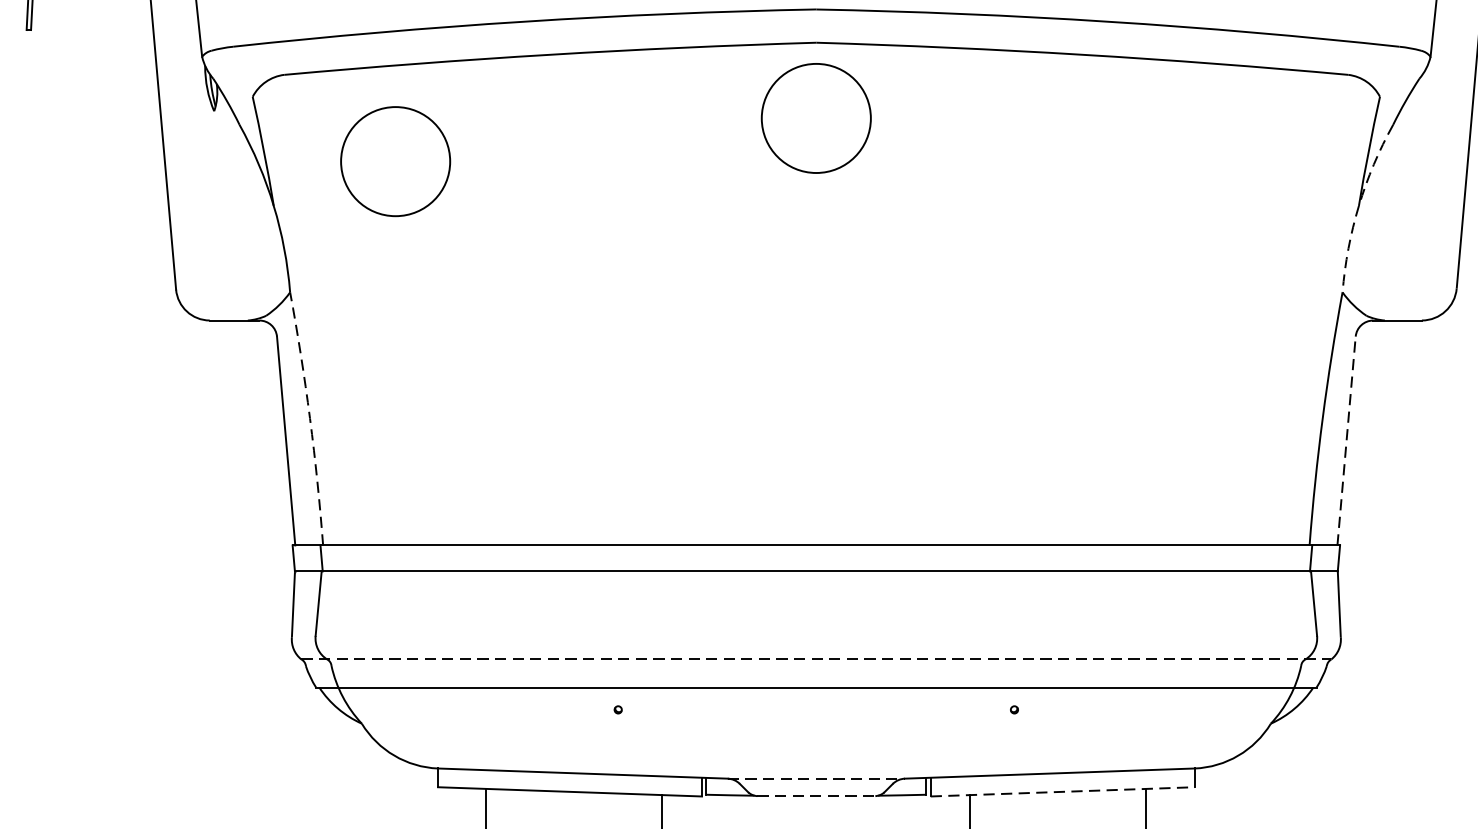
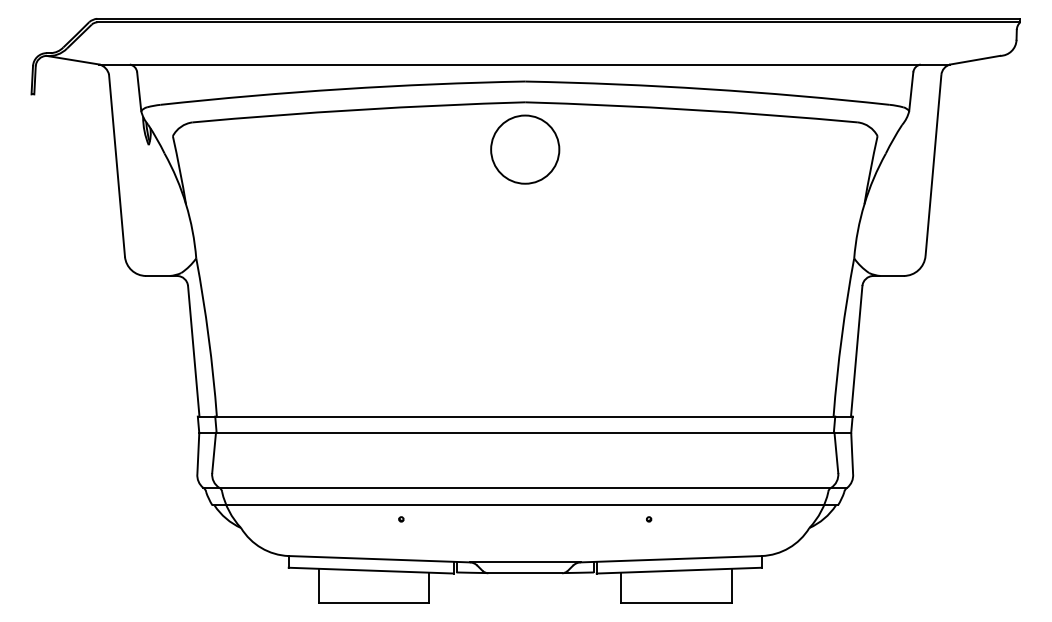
circle: (396, 161) -> (262, 176), removed
arc: (1359, 206) -> (864, 204), dashed -> solid
arc: (309, 418) -> (208, 337), dashed -> solid
line: (1346, 441) -> (856, 351), dashed -> solid
line: (816, 658) -> (525, 487), dashed -> solid
line: (816, 778) -> (525, 562), dashed -> solid
line: (1063, 791) -> (679, 570), dashed -> solid
line: (816, 796) -> (525, 573), dashed -> solid

